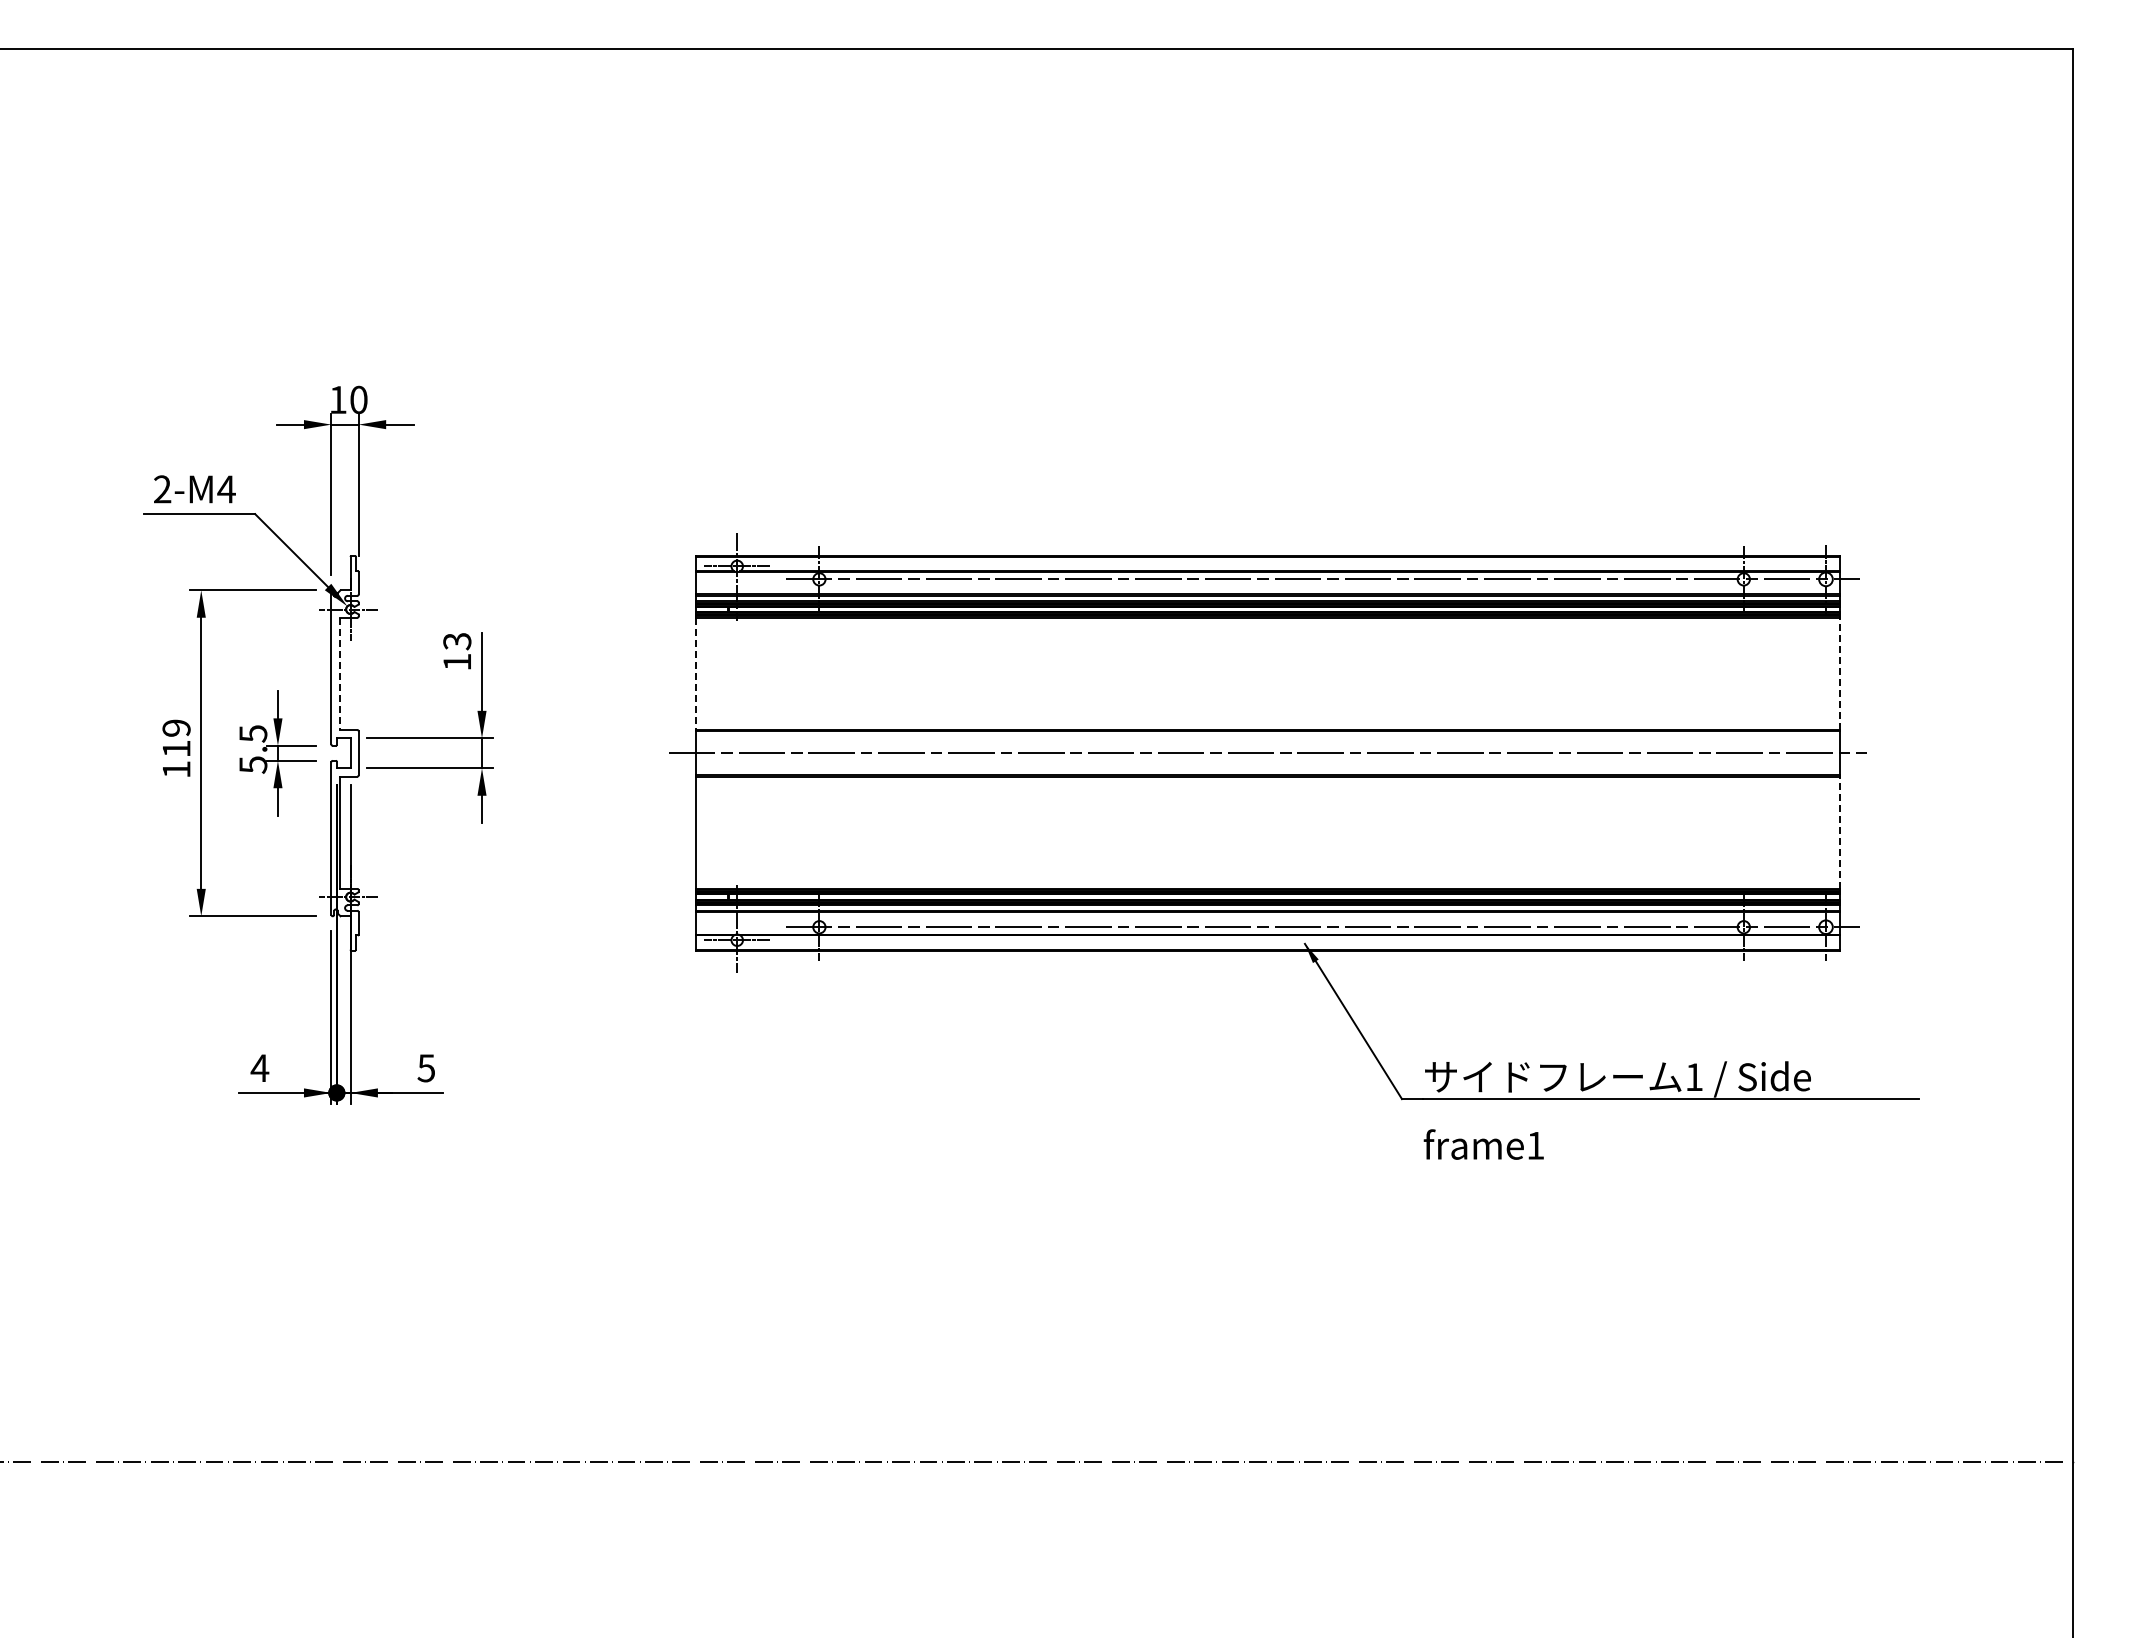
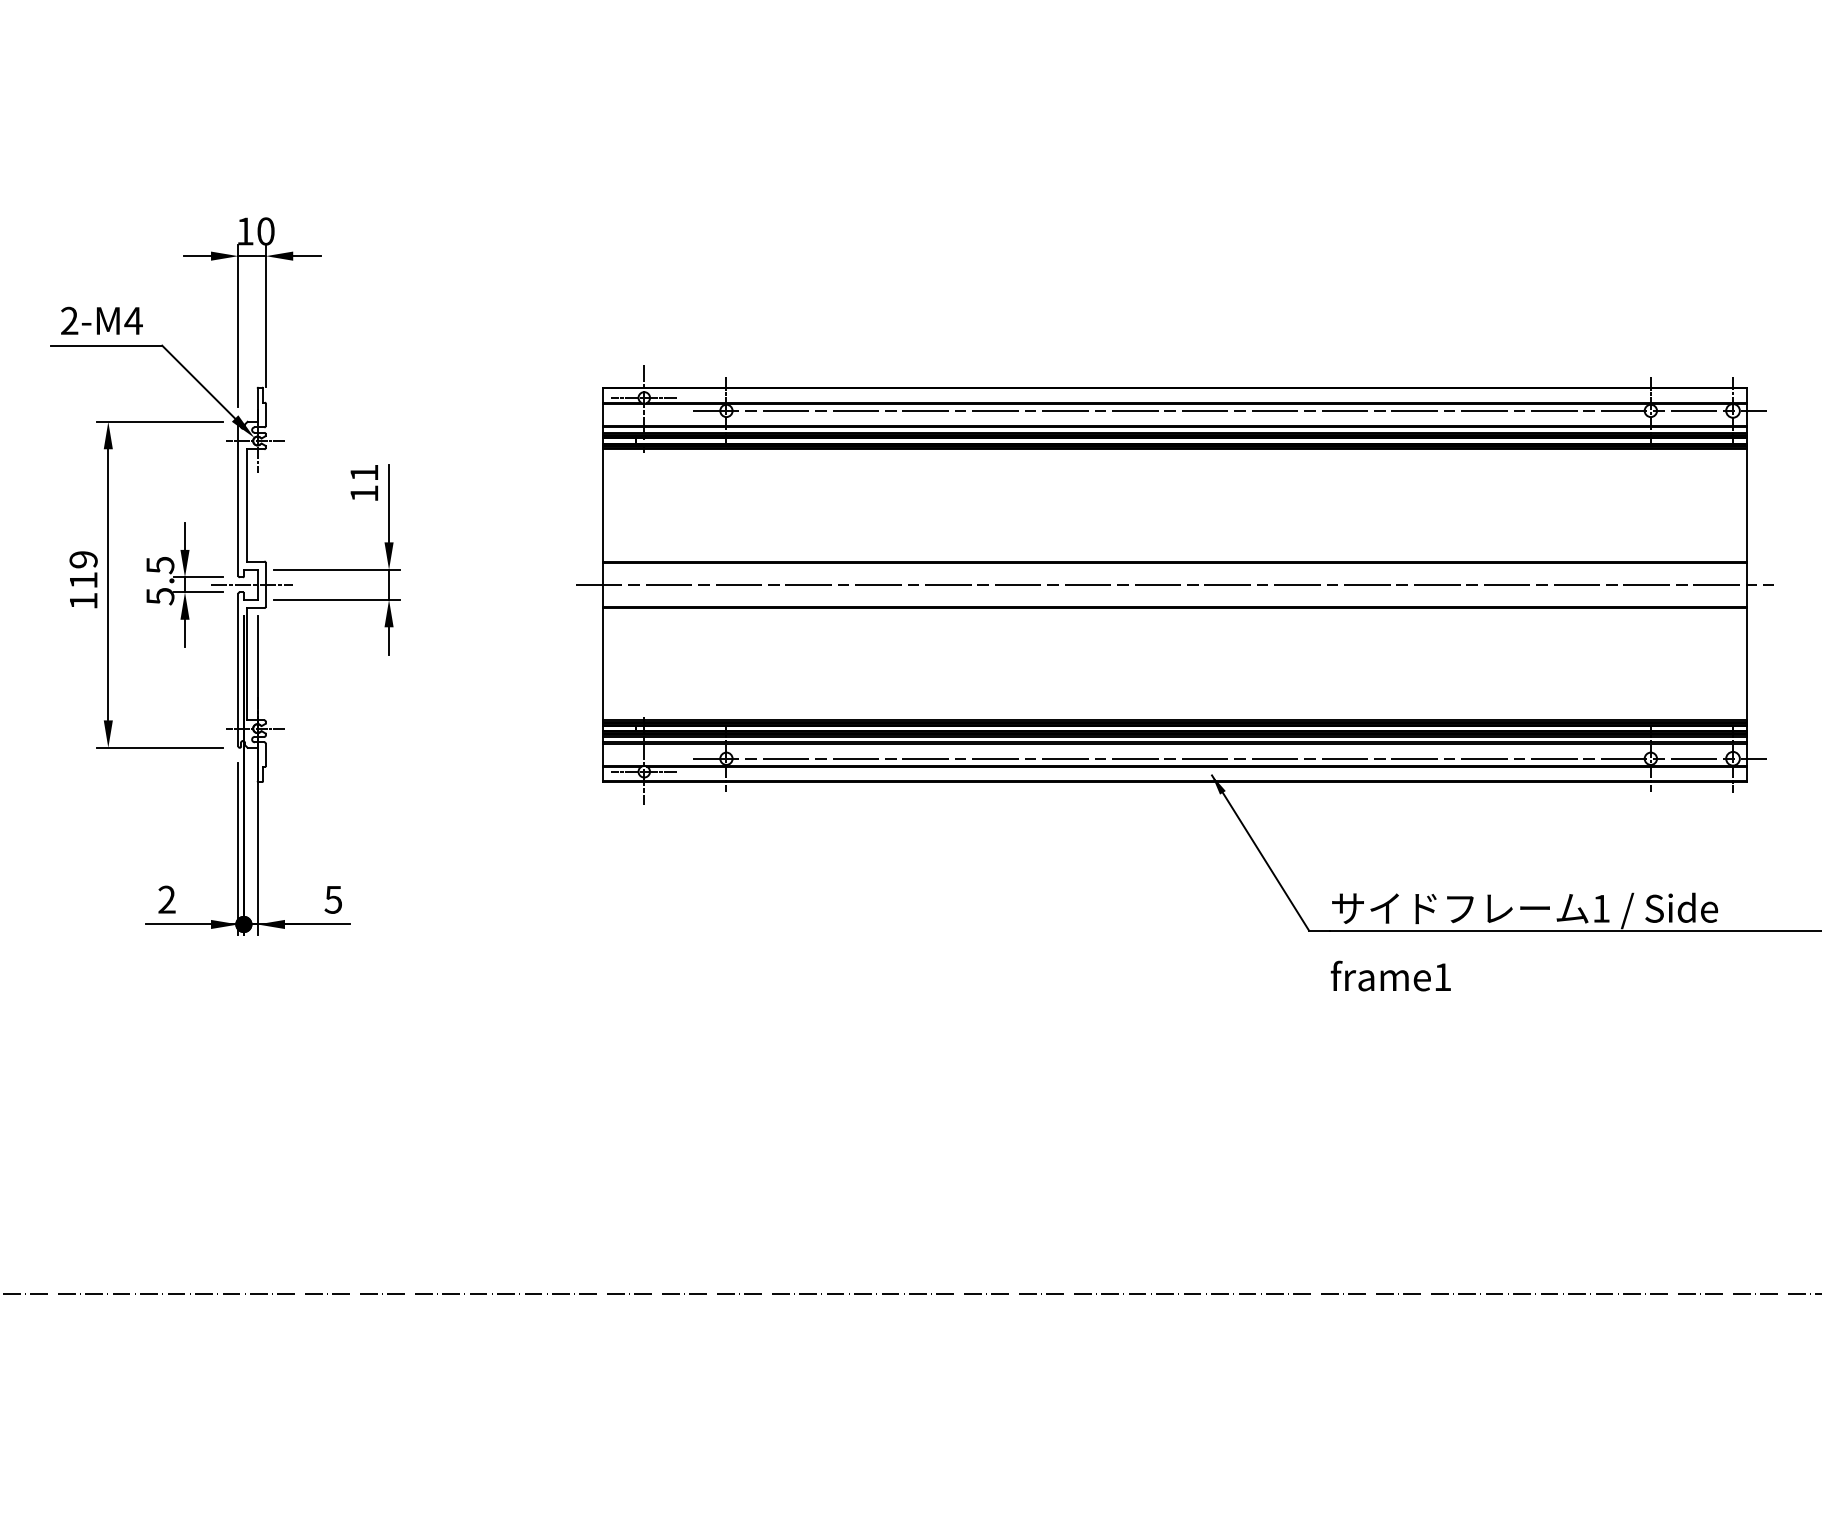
text: (457, 641) -> (364, 473), 13 -> 11
line: (1839, 673) -> (1746, 505), dashed -> solid
line: (339, 674) -> (246, 506), dashed -> solid
line: (696, 674) -> (603, 506), dashed -> solid
line: (344, 753) -> (251, 585), added
line: (1839, 832) -> (1746, 664), dashed -> solid
text: (259, 1067) -> (166, 899), 4 -> 2

